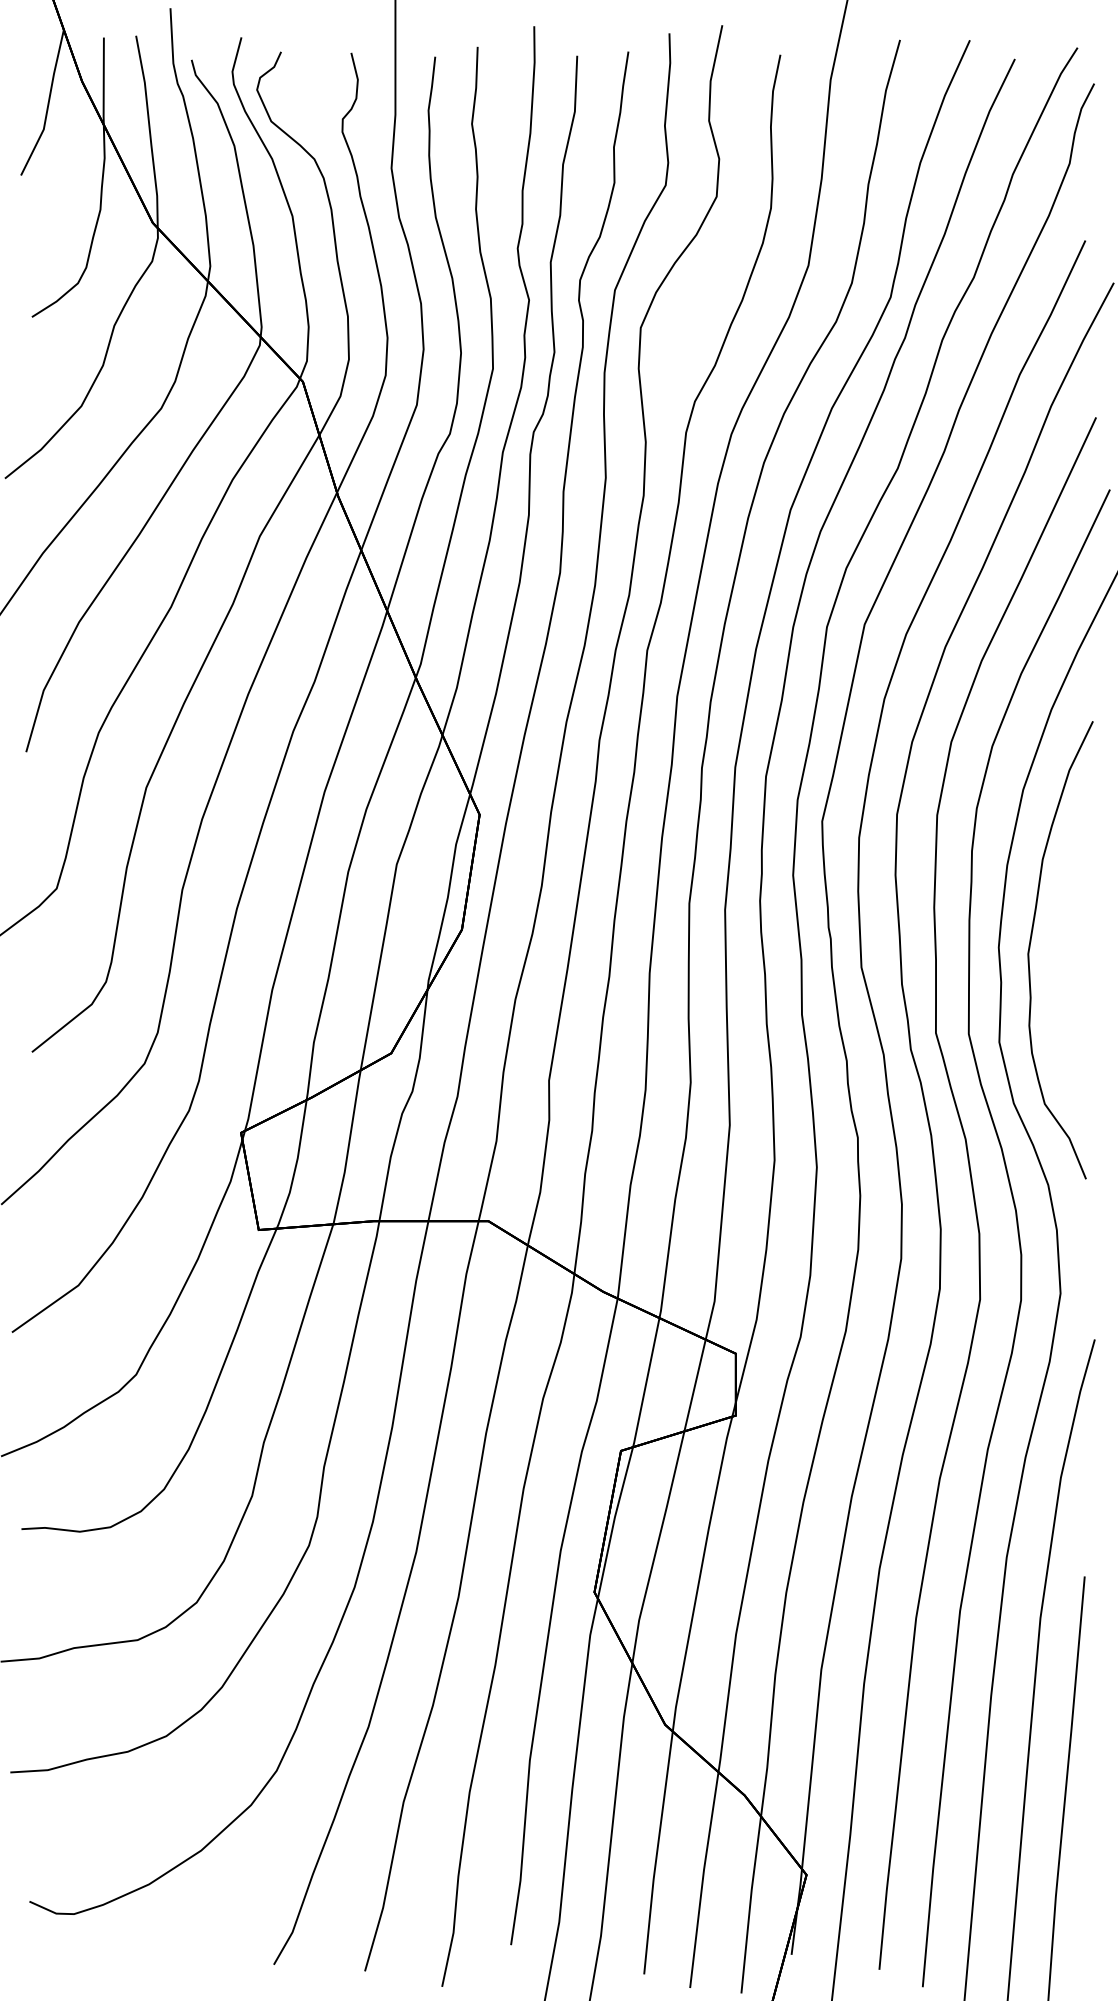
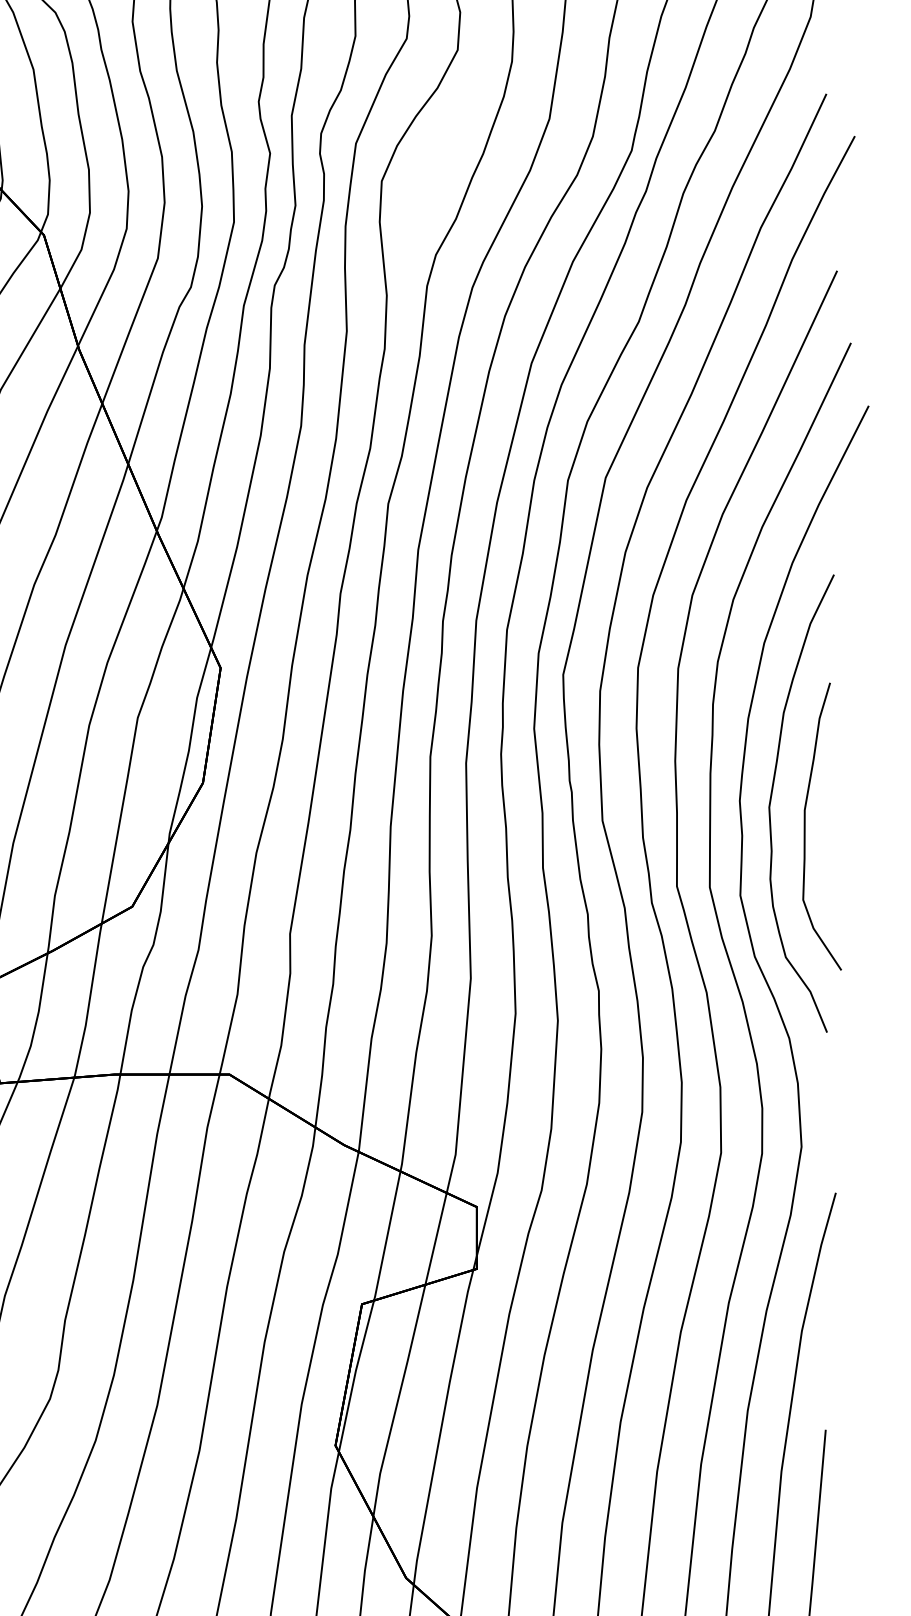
curve: (1064, 973) -> (805, 826), added

